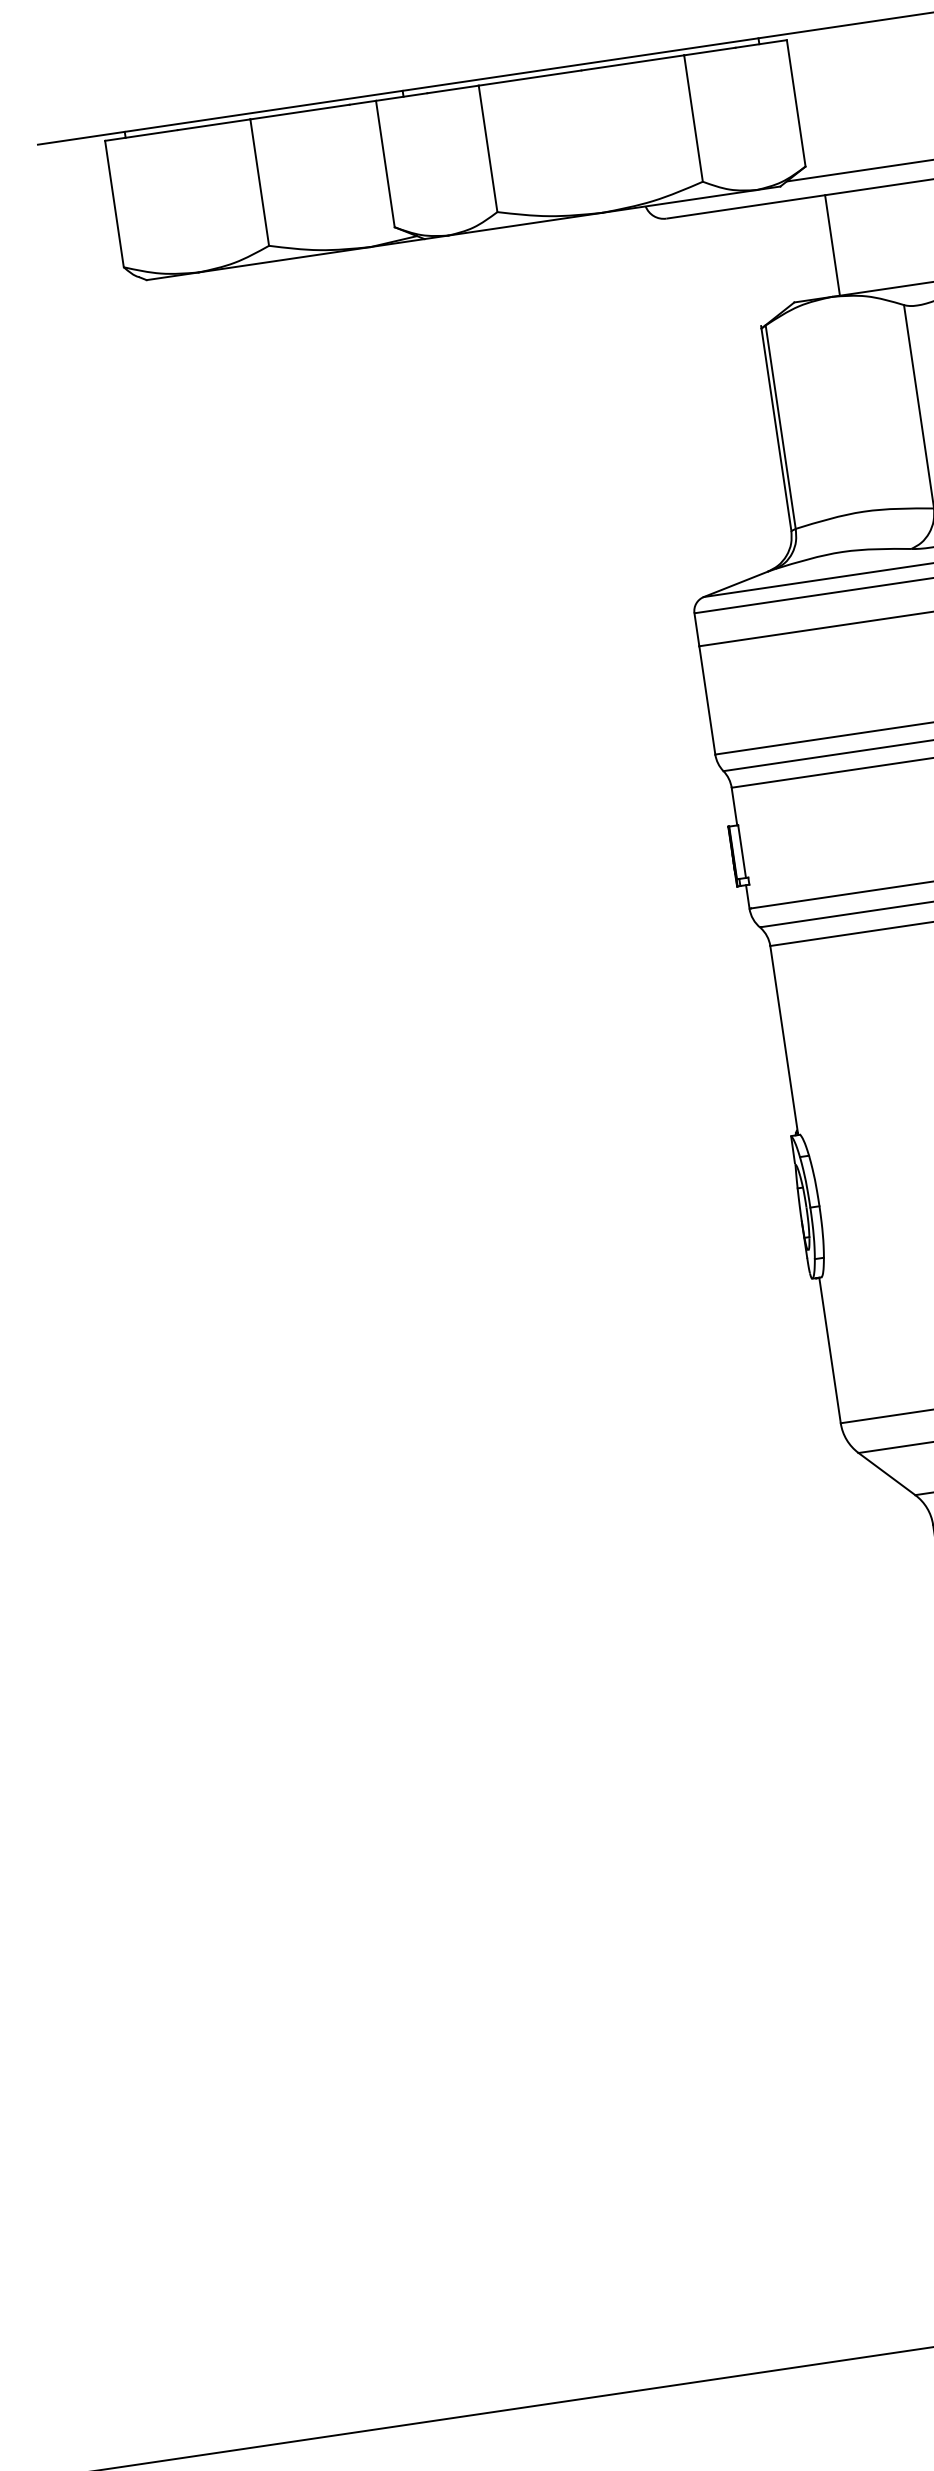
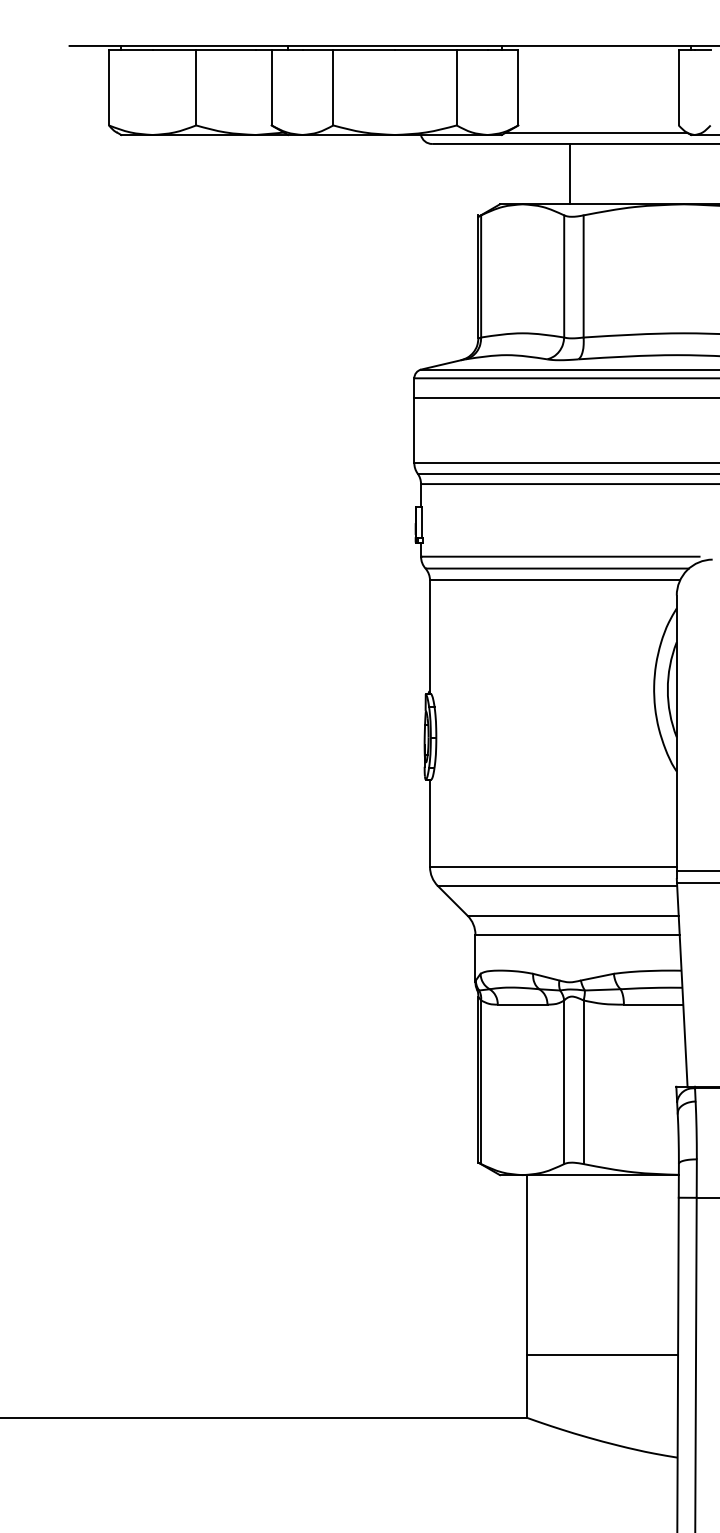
line: (832, 244) -> (570, 173), moved

